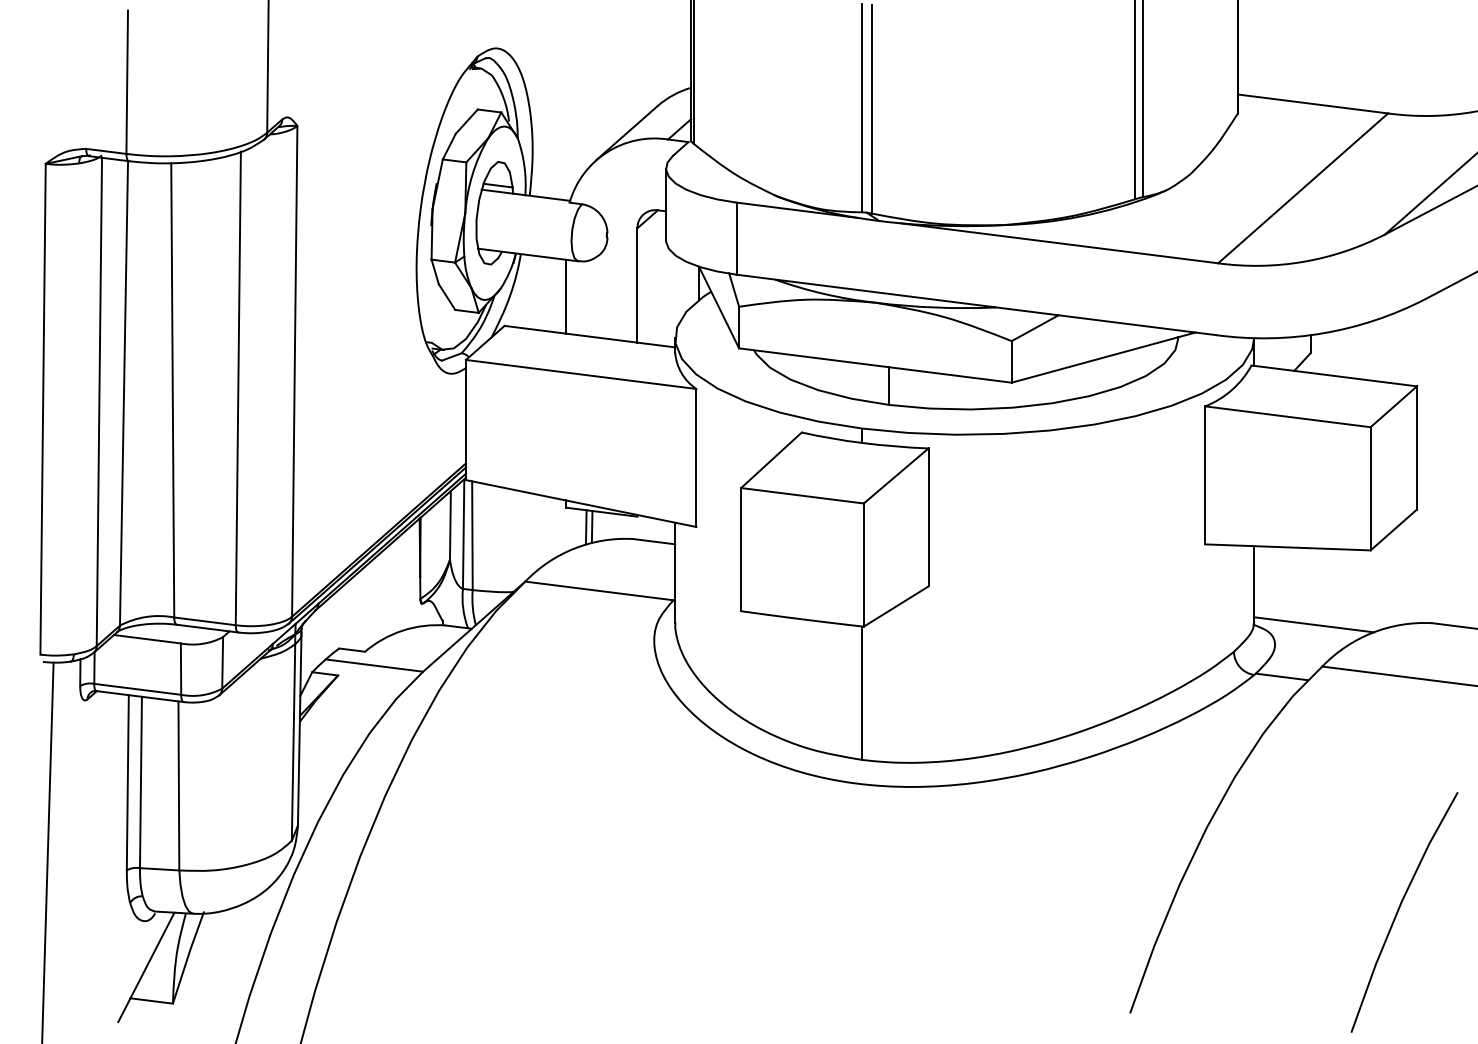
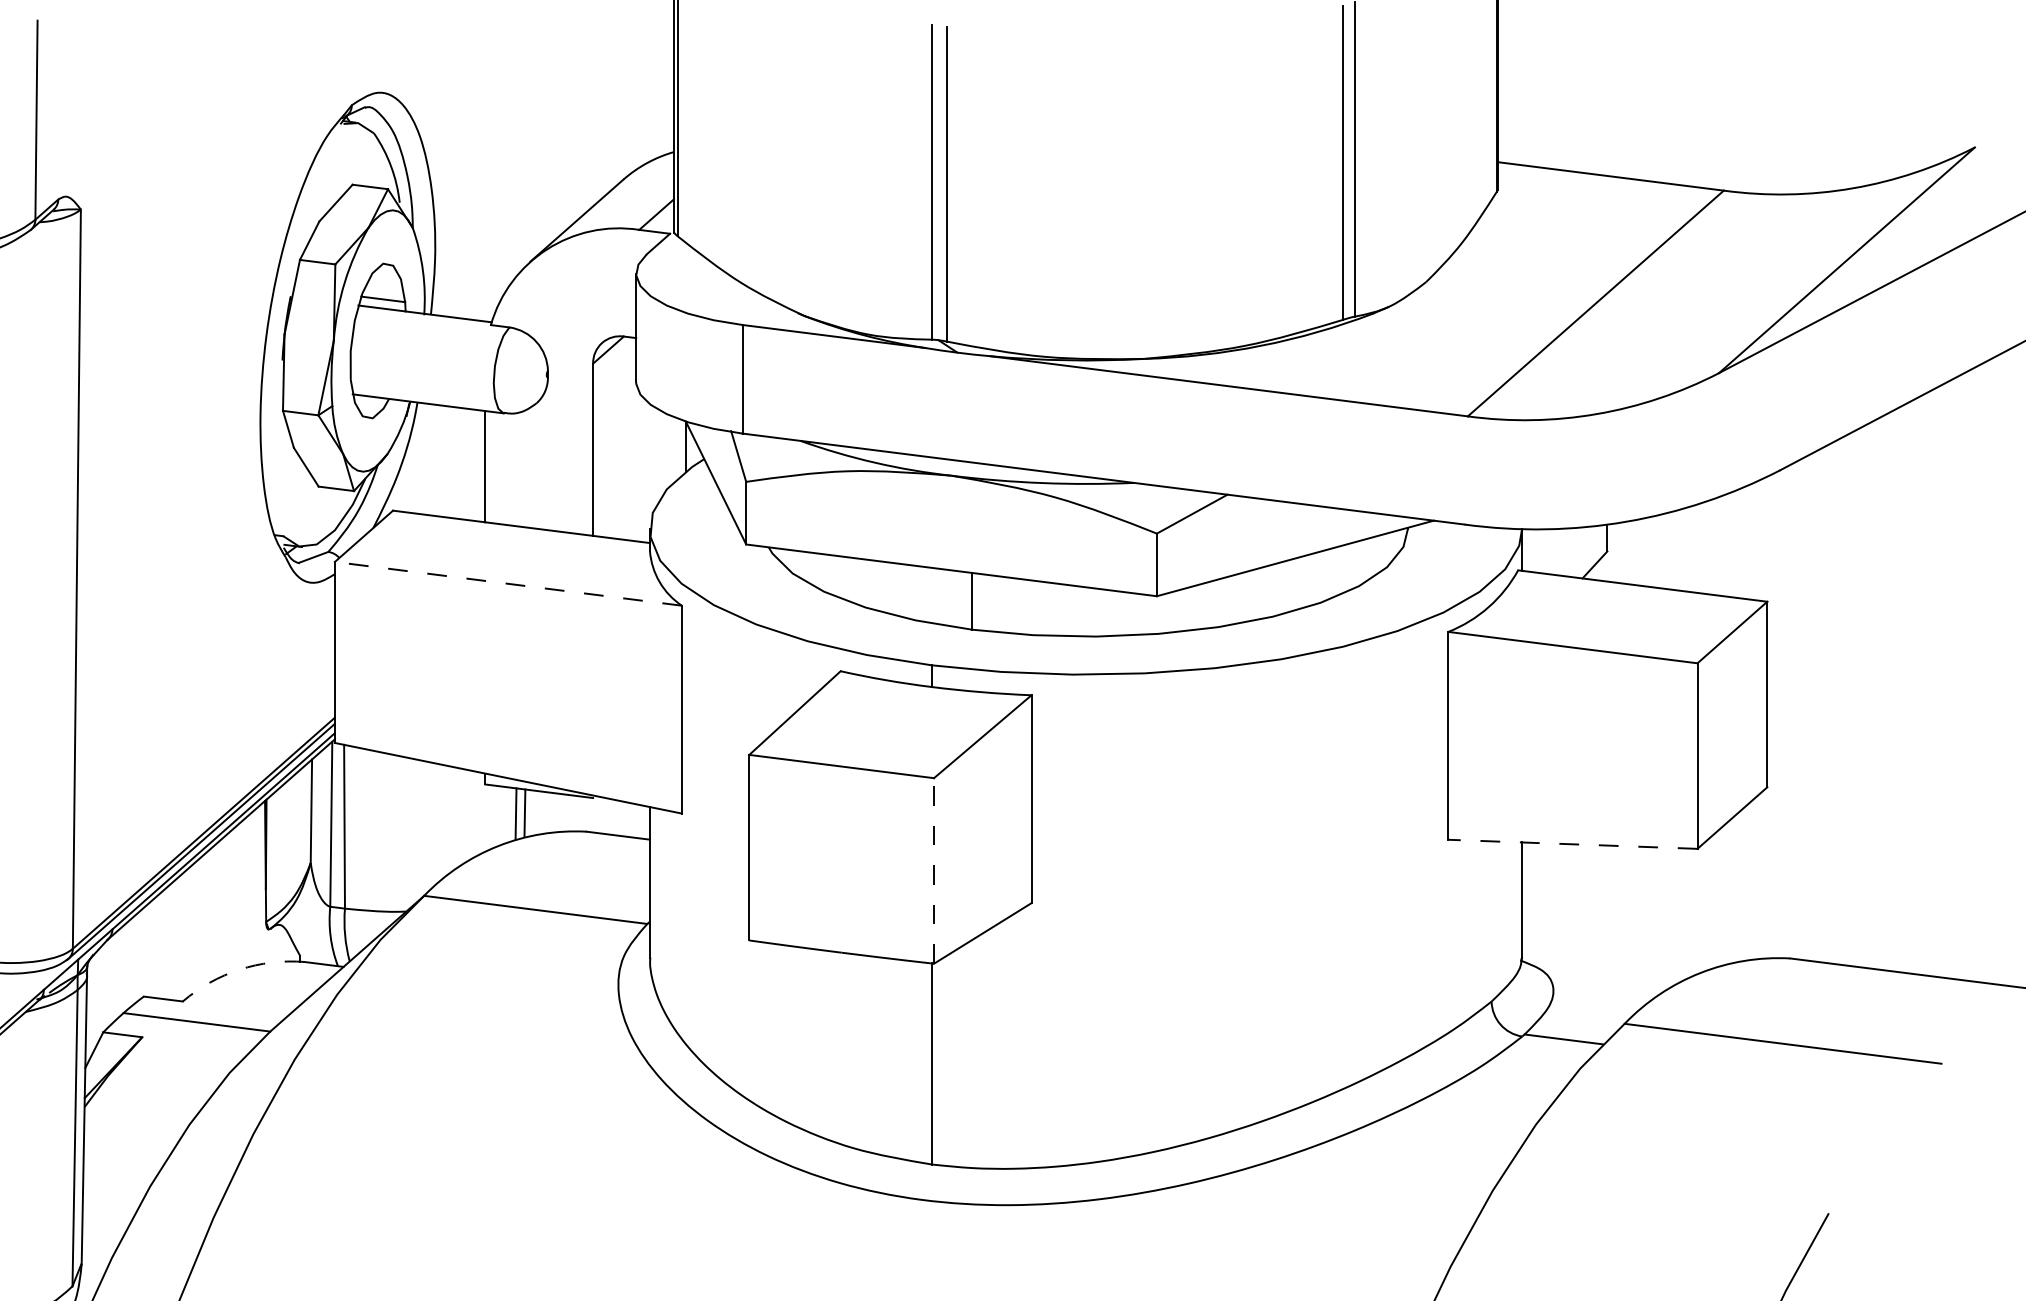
line: (580, 374) -> (507, 583), solid -> dashed
line: (1287, 547) -> (1572, 844), solid -> dashed
line: (863, 565) -> (933, 871), solid -> dashed
line: (1314, 624) -> (1612, 960), removed
arc: (402, 630) -> (239, 969), solid -> dashed

